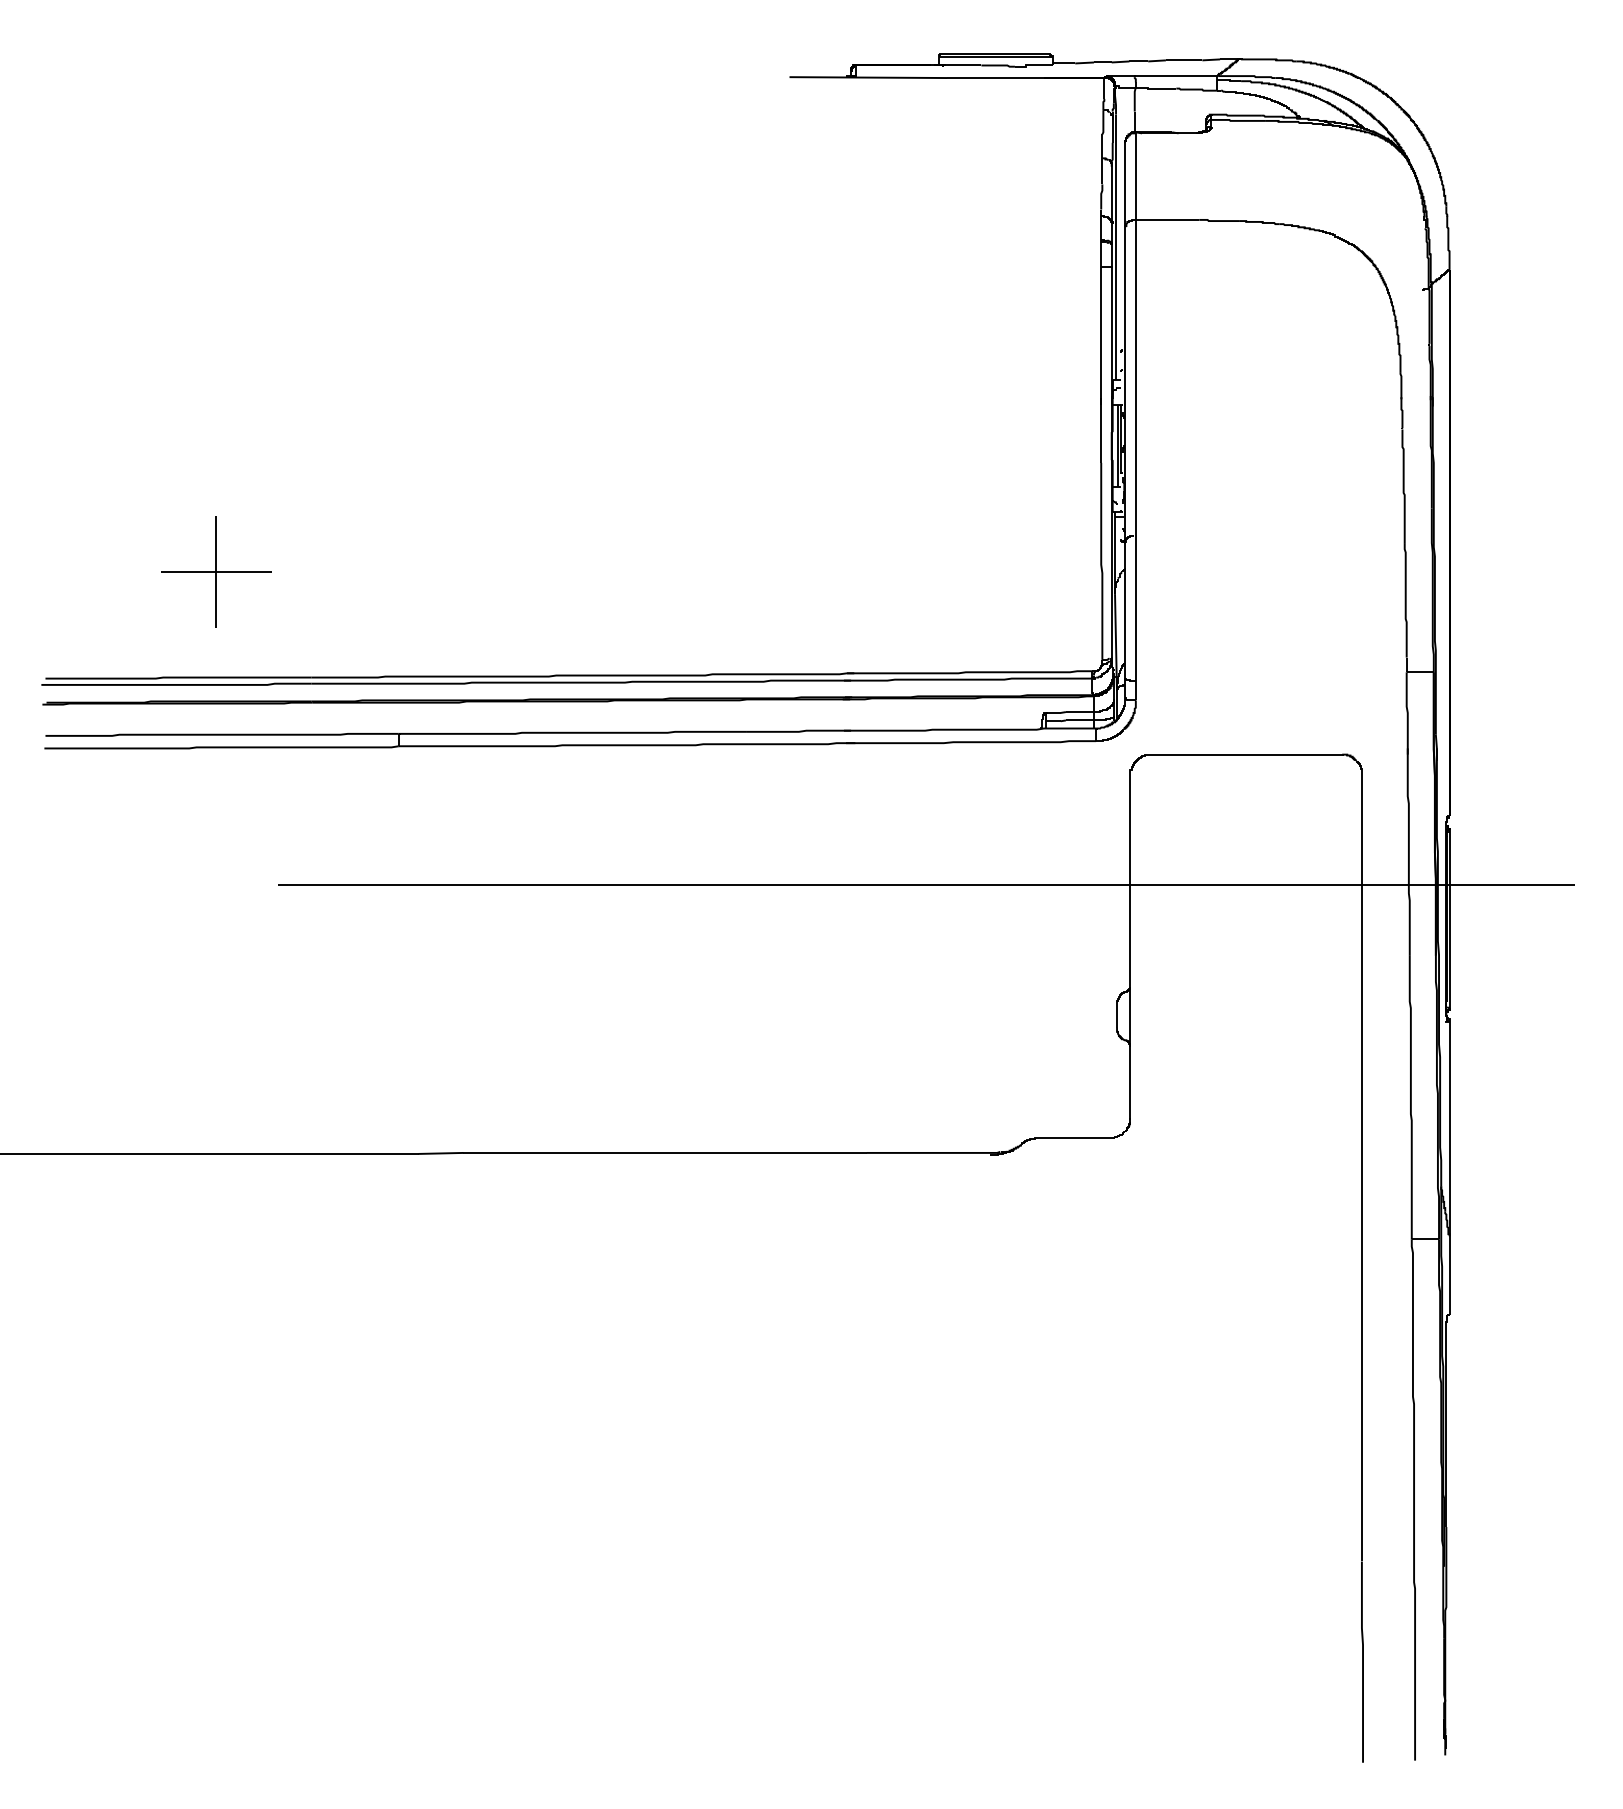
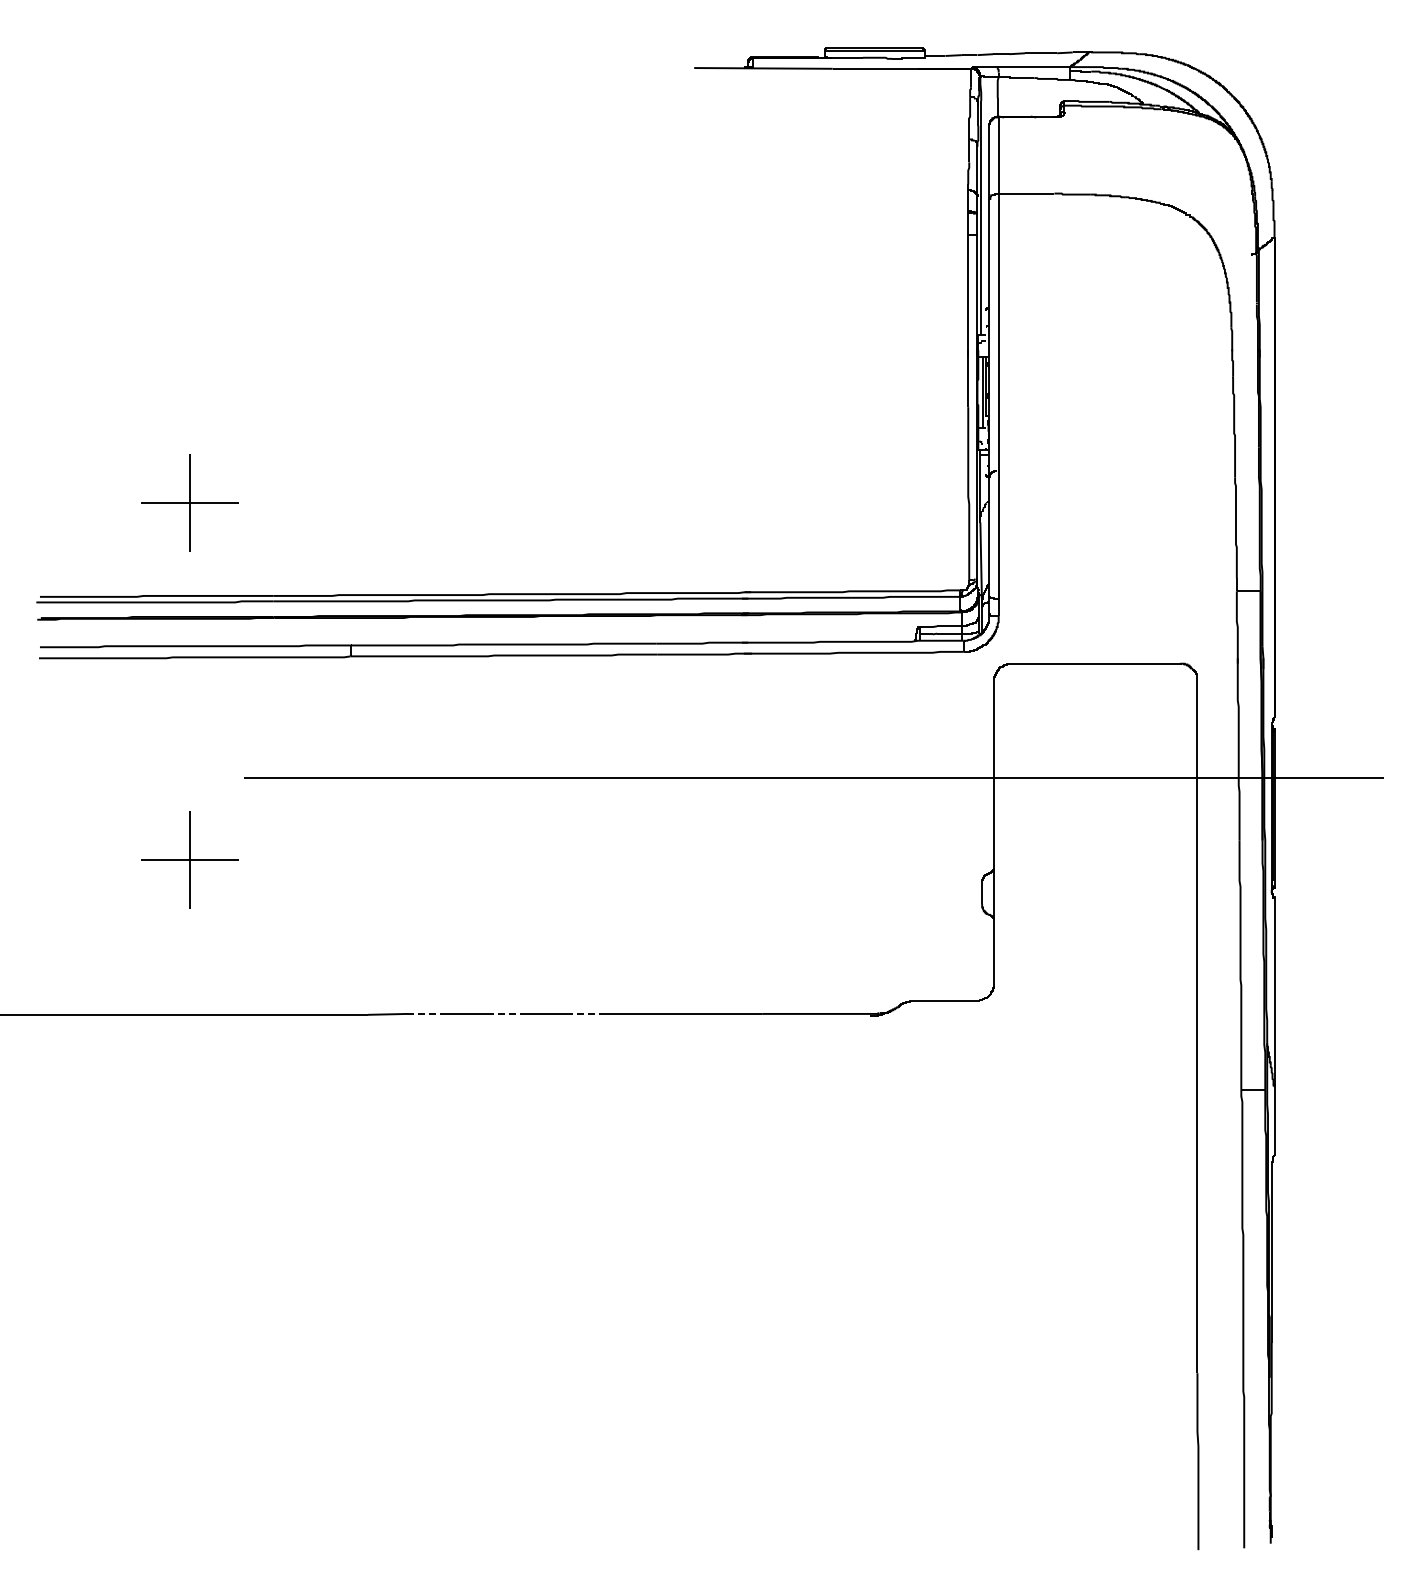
part: (215, 977) -> (189, 859), added
line: (486, 1152) -> (427, 1013), solid -> dashed
line: (576, 1152) -> (506, 1013), solid -> dashed
line: (665, 1152) -> (585, 1013), solid -> dashed

